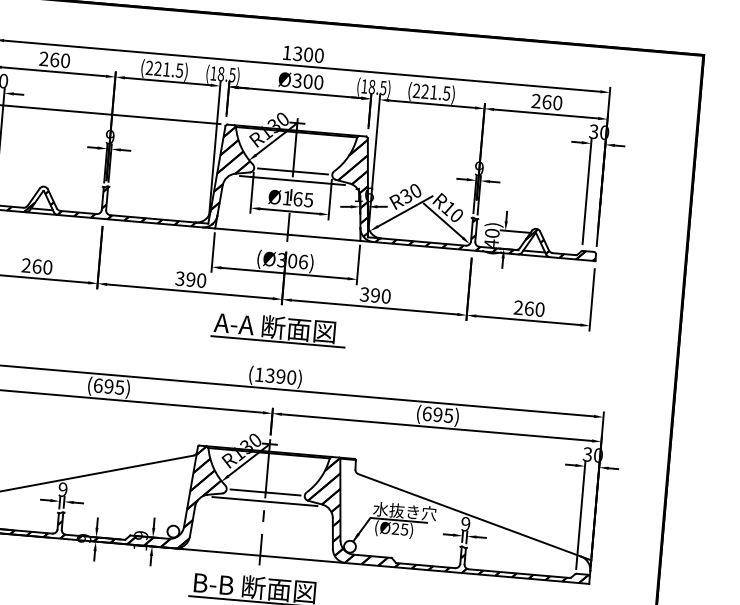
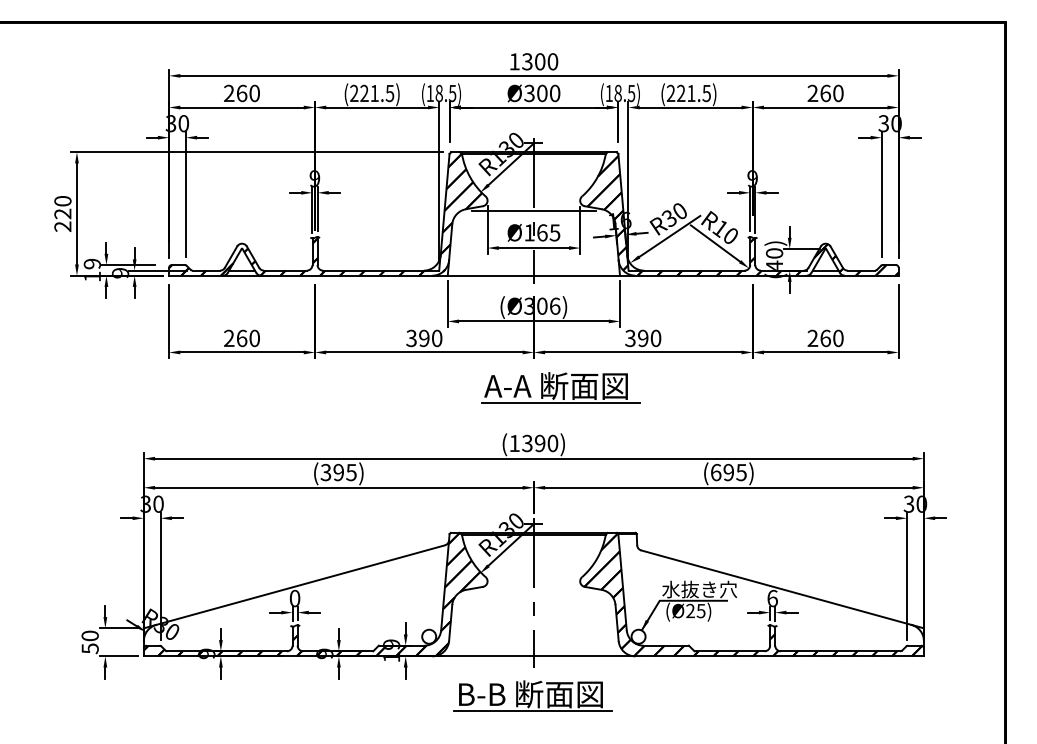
line: (292, 171) -> (533, 200), removed
part: (278, 328) -> (560, 387), moved
text: (97, 385) -> (325, 472), (695) -> (395)
text: (62, 489) -> (294, 598), 9 -> 0
line: (265, 492) -> (533, 581), removed
line: (264, 501) -> (533, 592), removed
text: (465, 524) -> (772, 598), 9 -> 6

